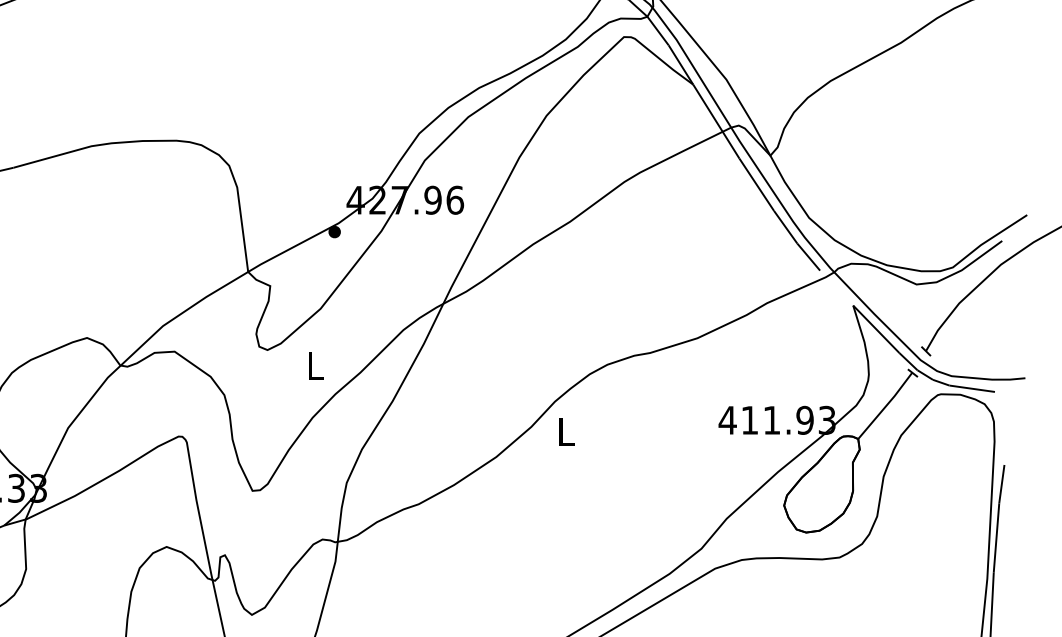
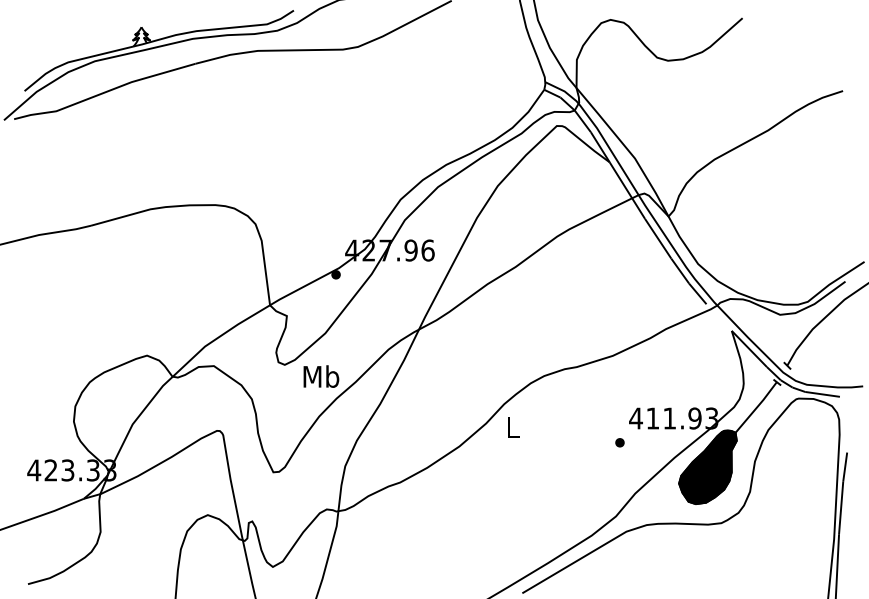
text: (315, 365) -> (321, 376), L -> Mb
part: (706, 451) -> (619, 442), added
fill: (821, 484) -> (707, 467), added

